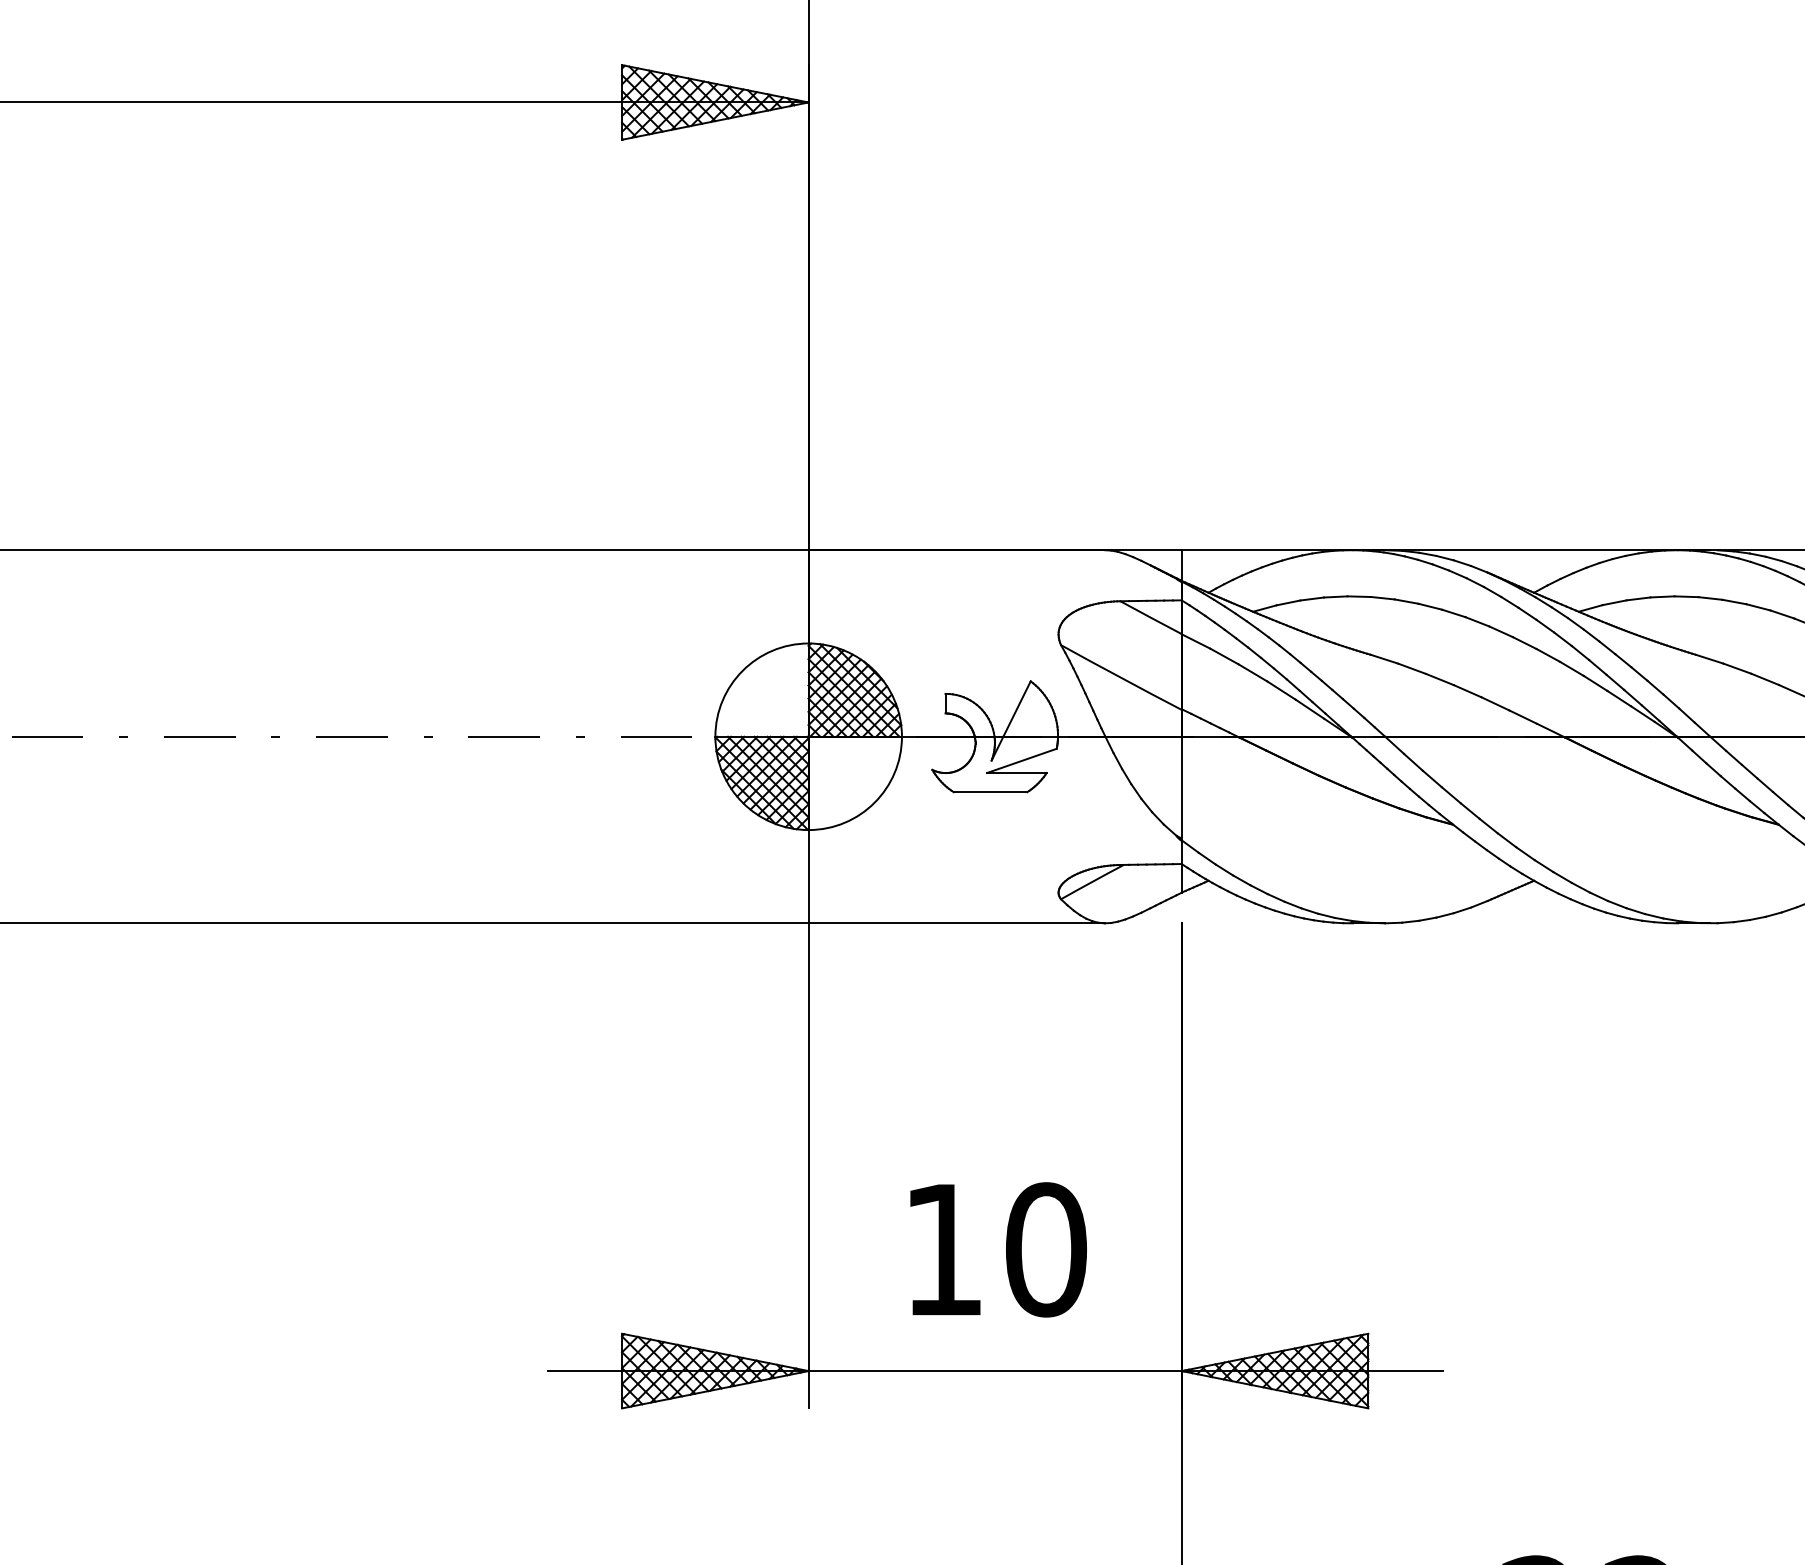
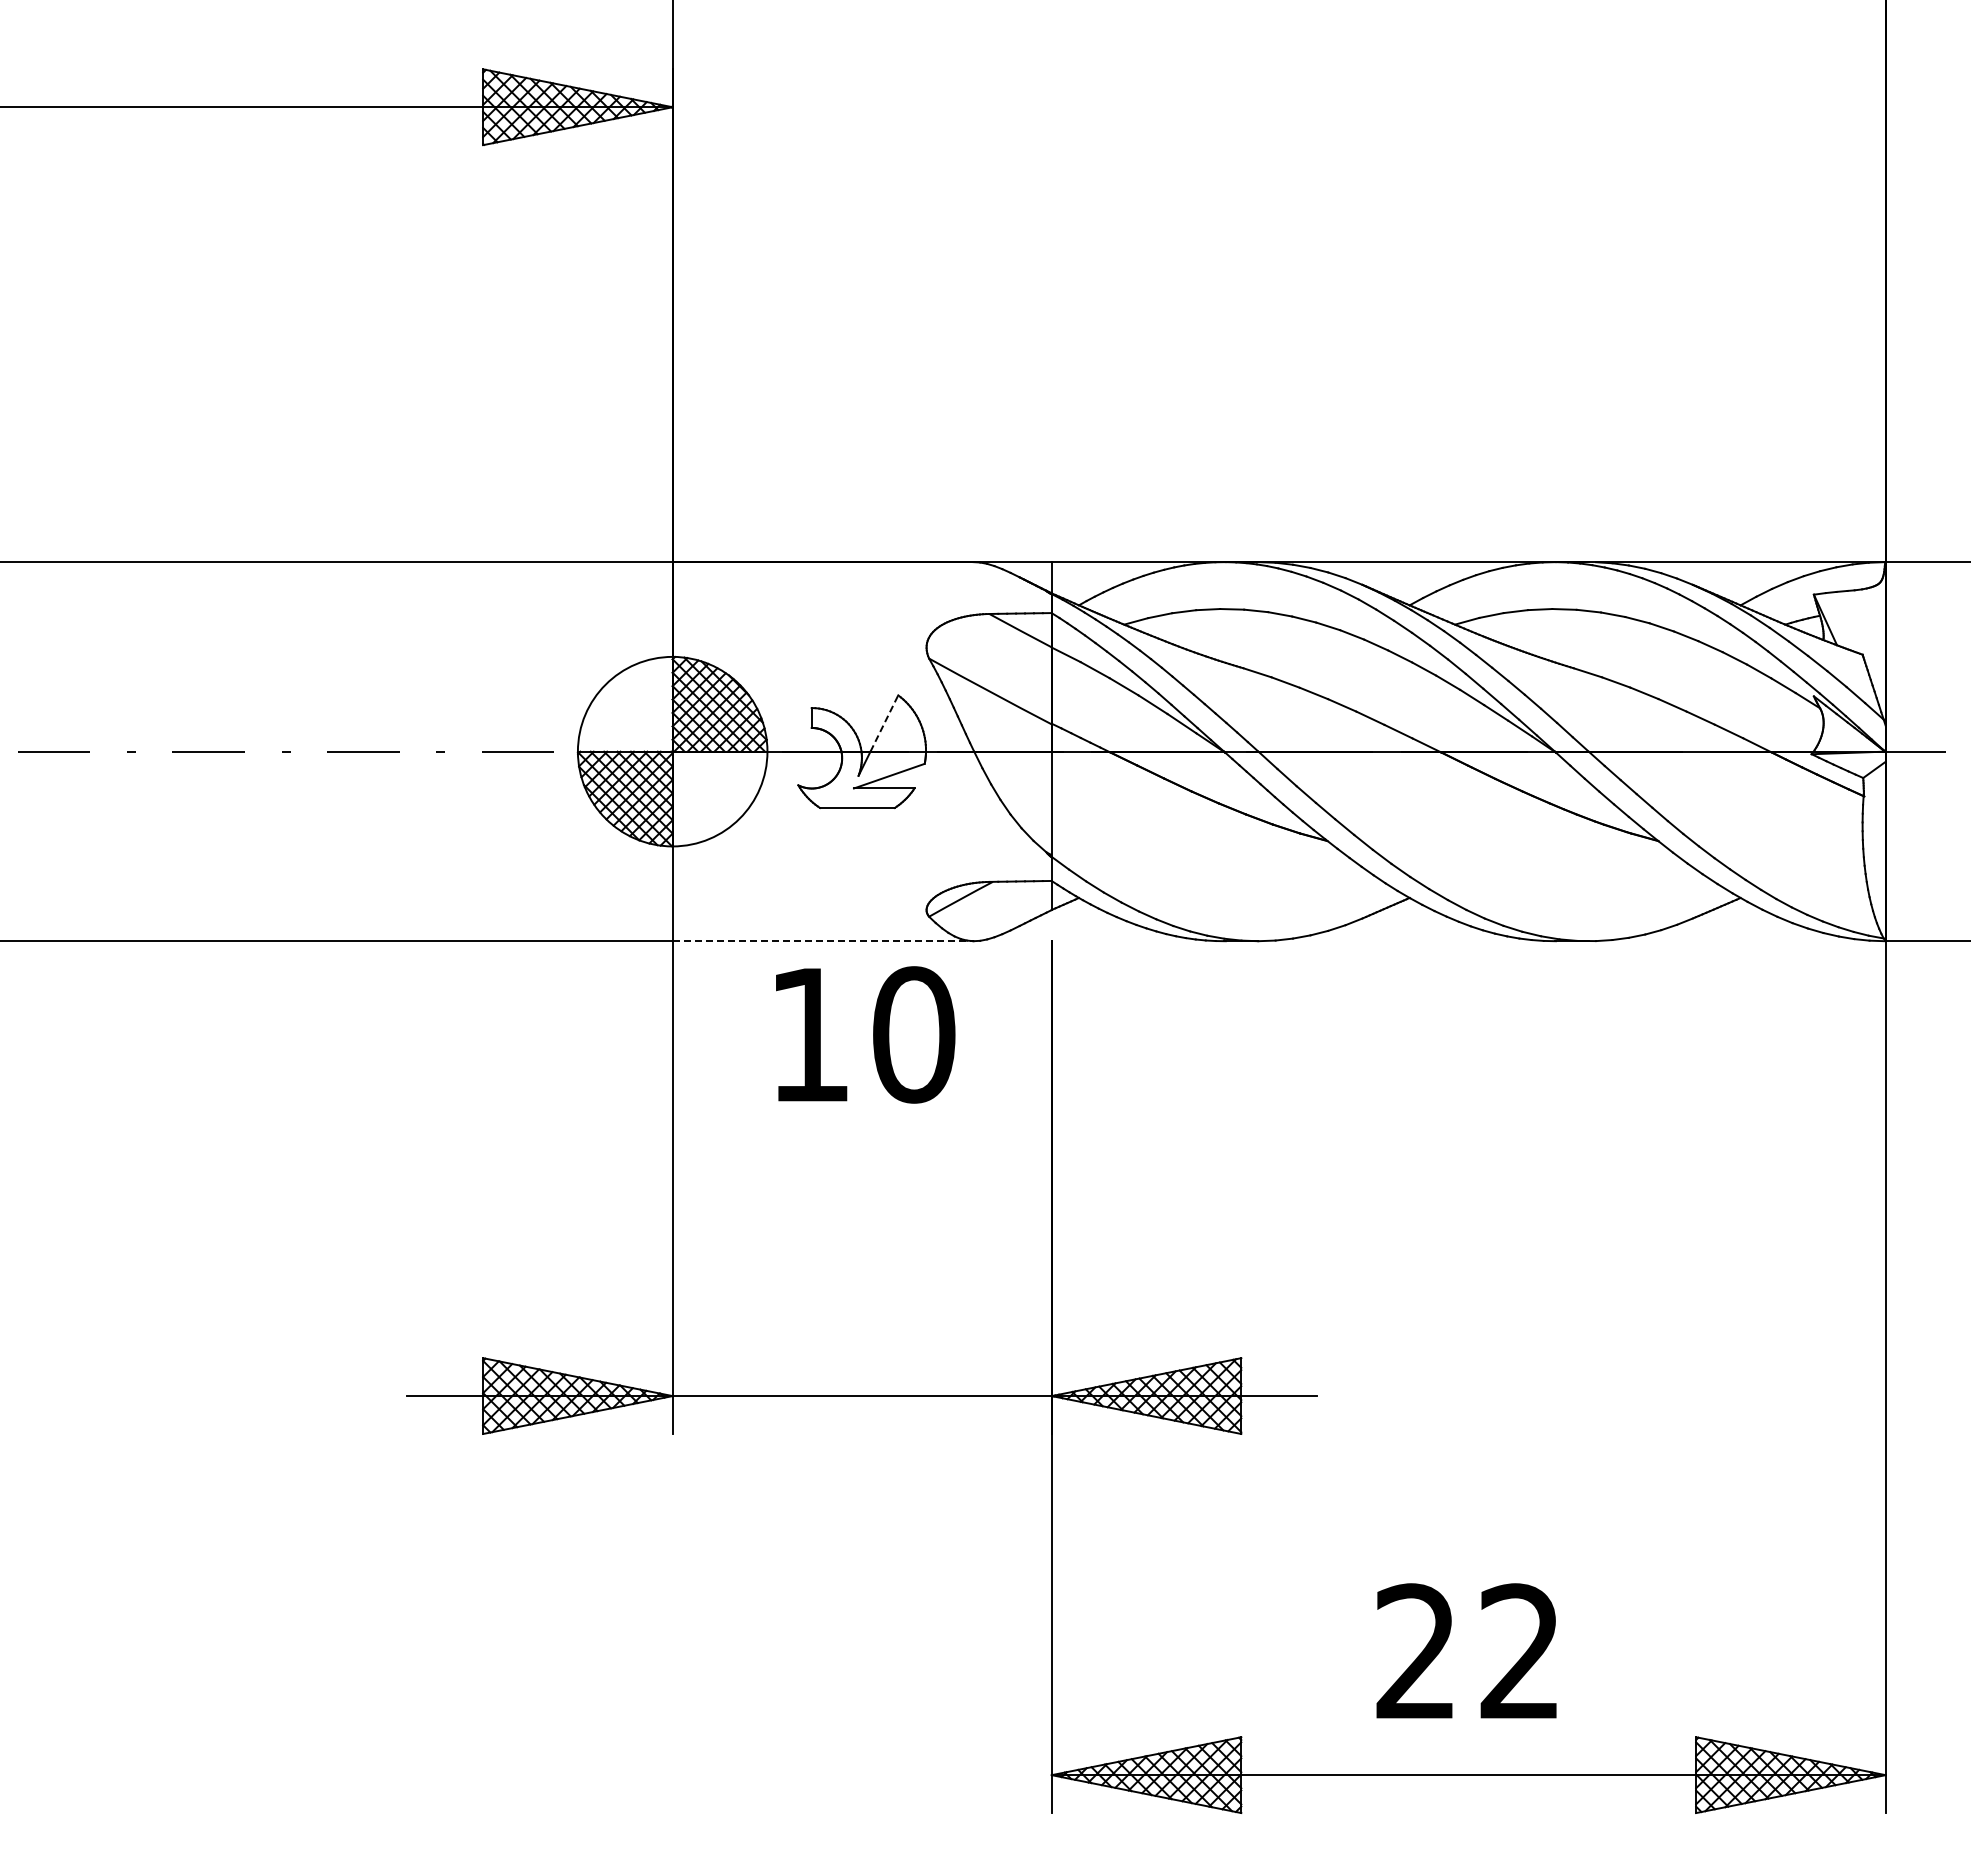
line: (1017, 709) -> (884, 723), solid -> dashed
line: (957, 923) -> (823, 941), solid -> dashed
text: (998, 1249) -> (865, 1034), moved

